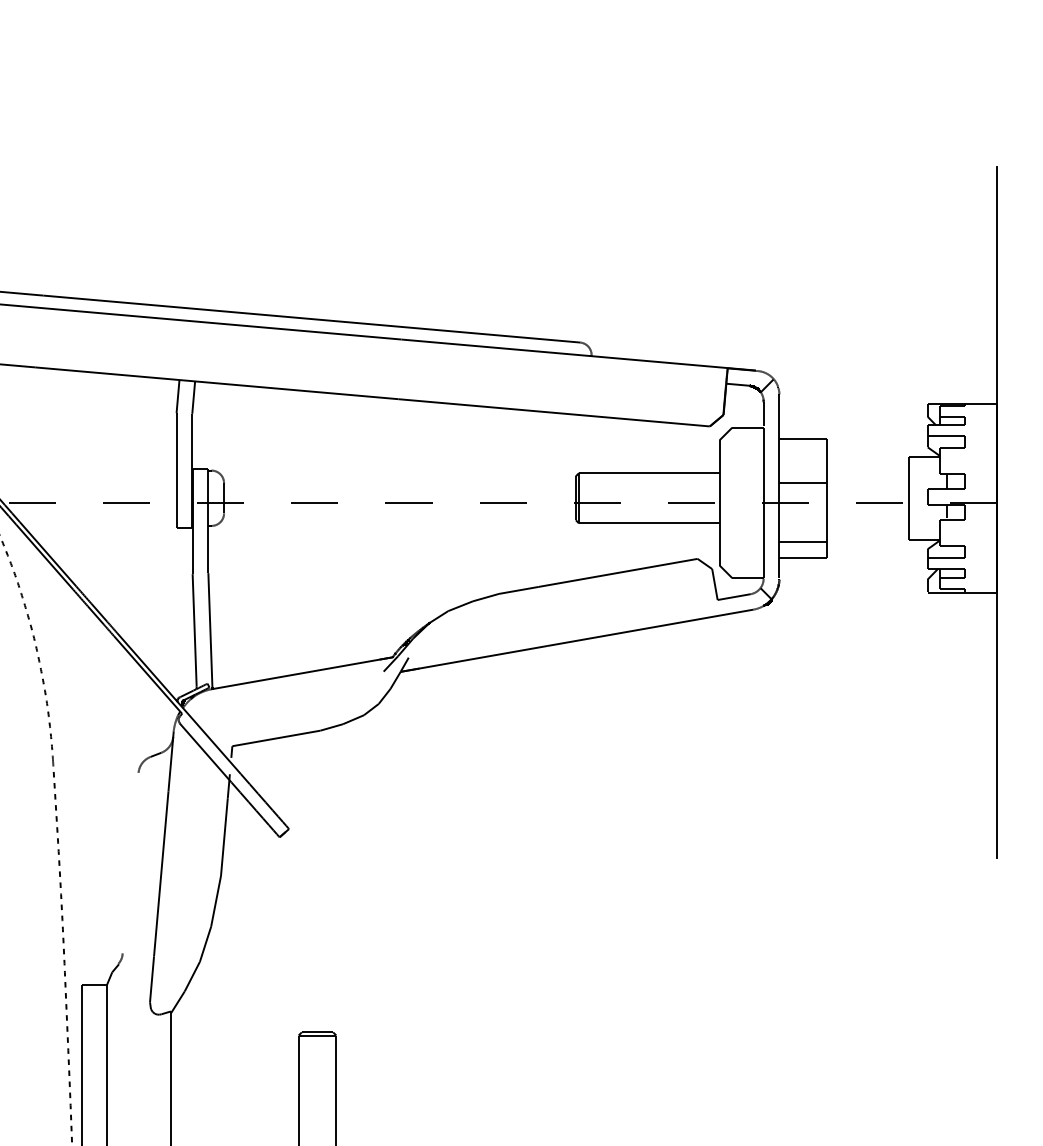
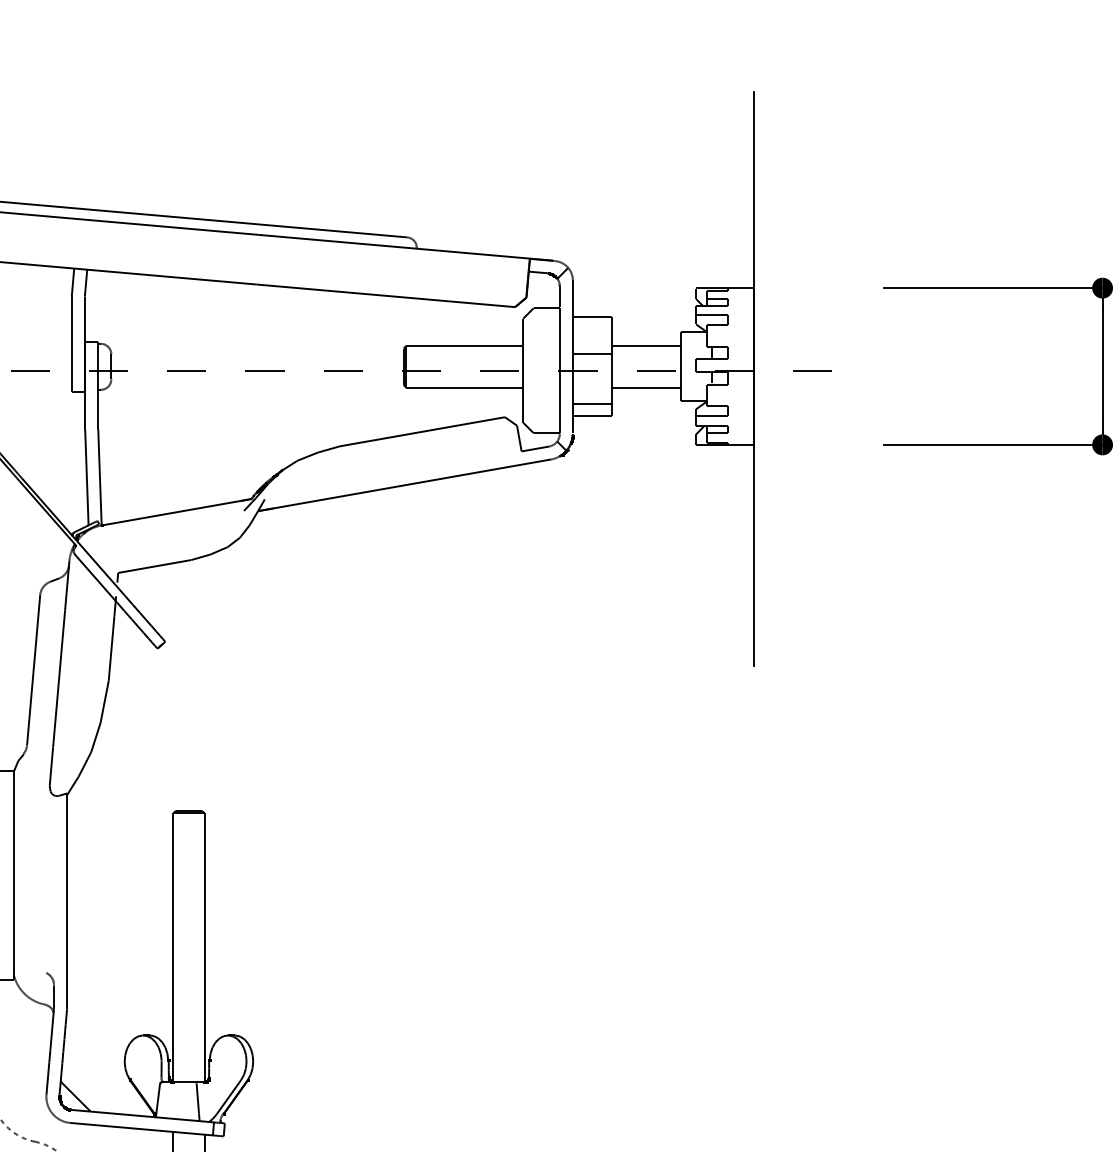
line: (867, 472) -> (646, 345), added
line: (867, 523) -> (646, 387), added
line: (130, 863) -> (33, 670), added

